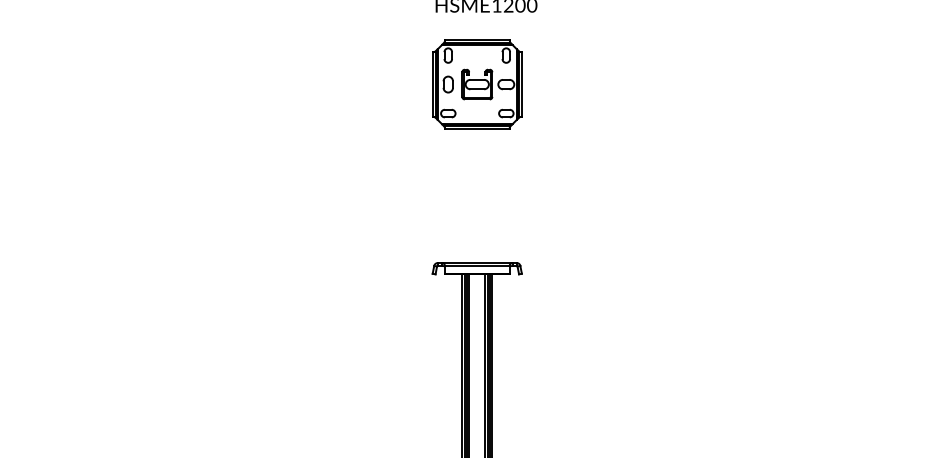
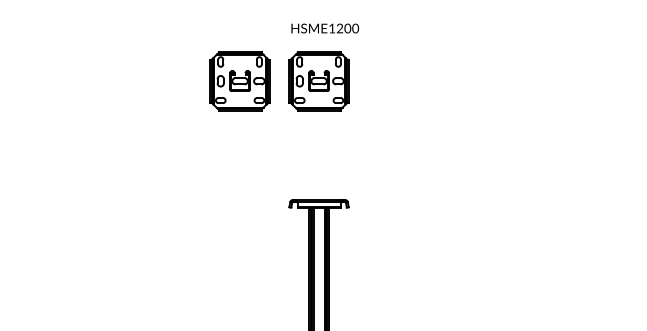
part: (357, 84) -> (239, 81), added

